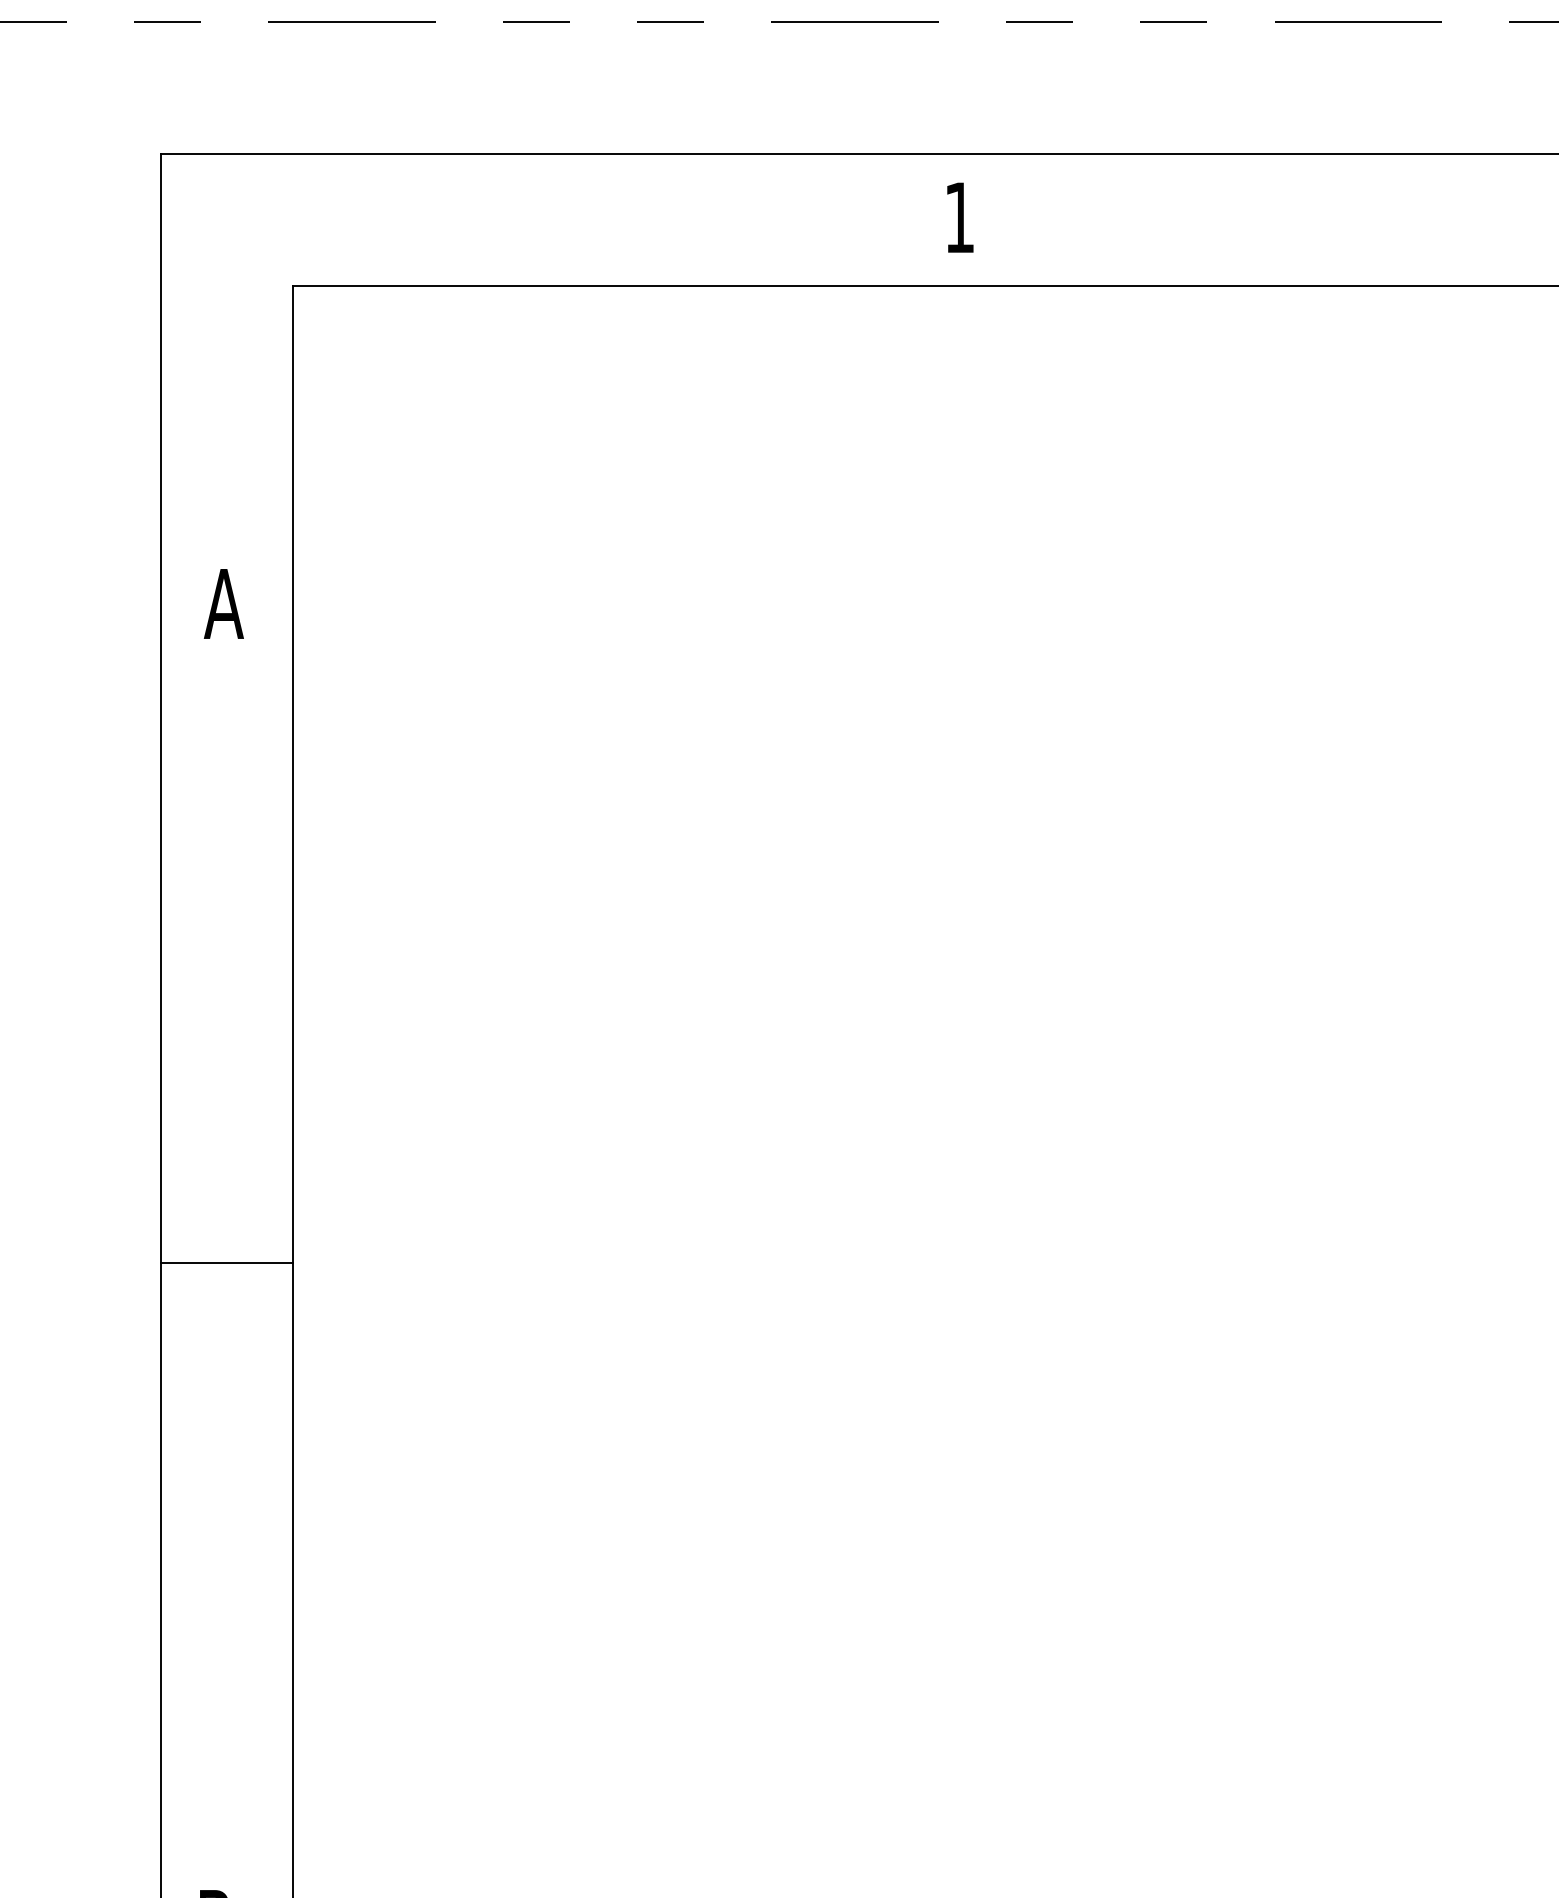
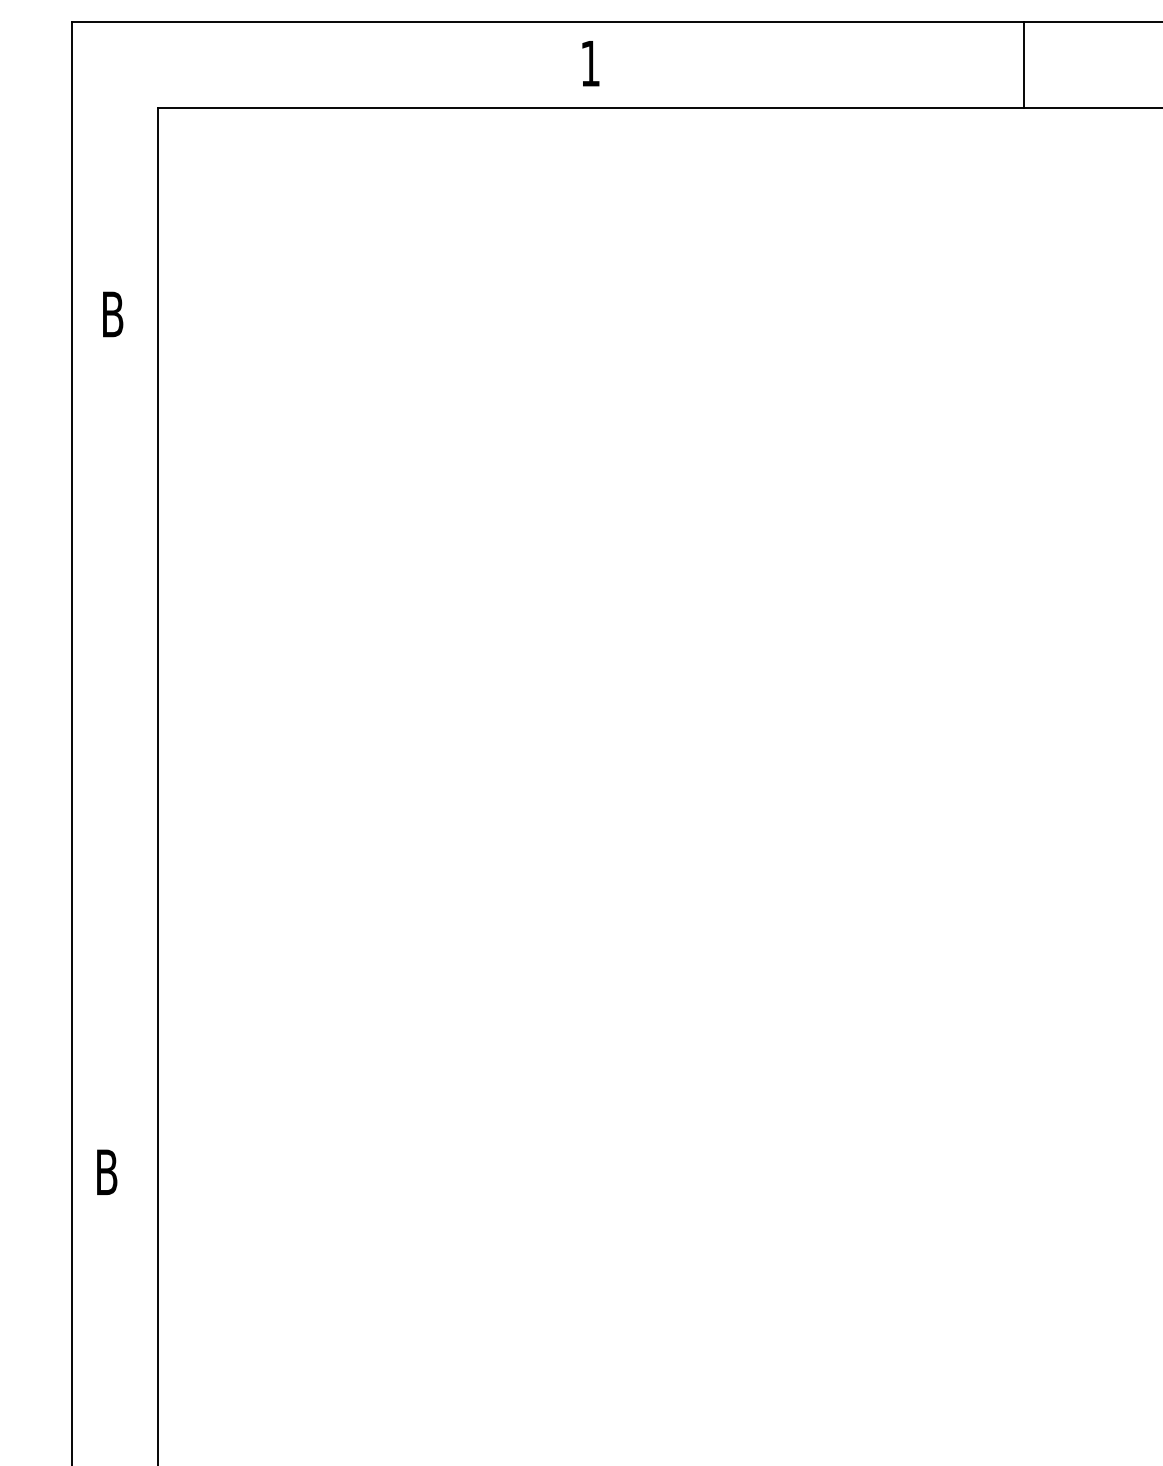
text: (223, 604) -> (112, 314), A -> B
line: (226, 1263) -> (114, 742), removed

